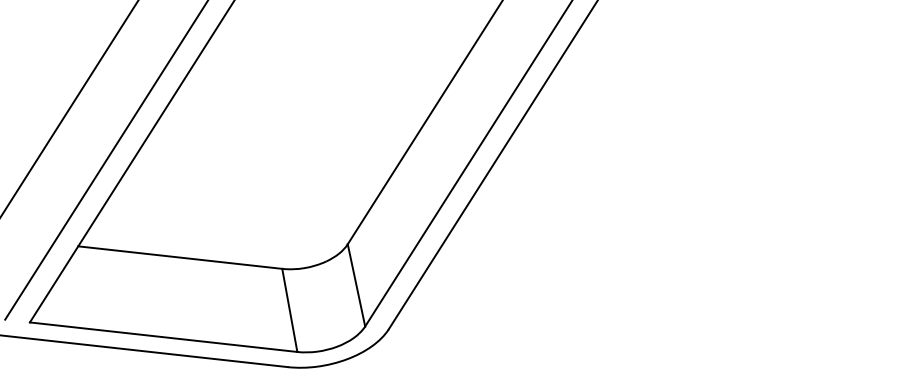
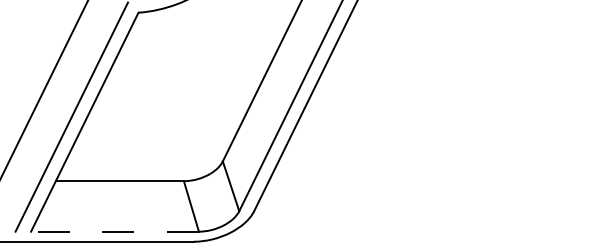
line: (164, 336) -> (115, 231), solid -> dashed

